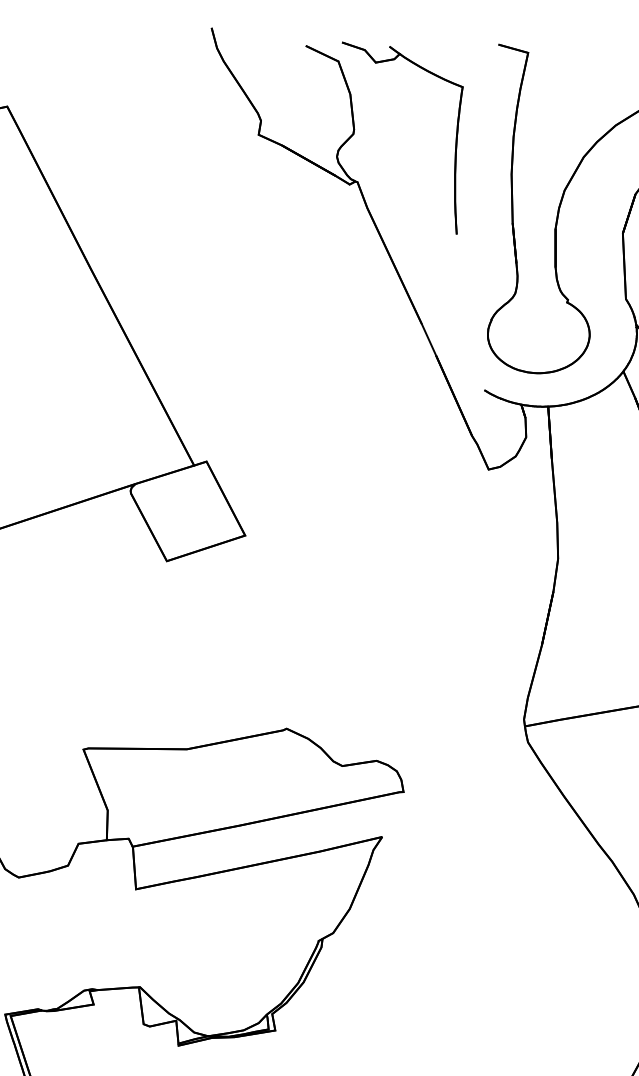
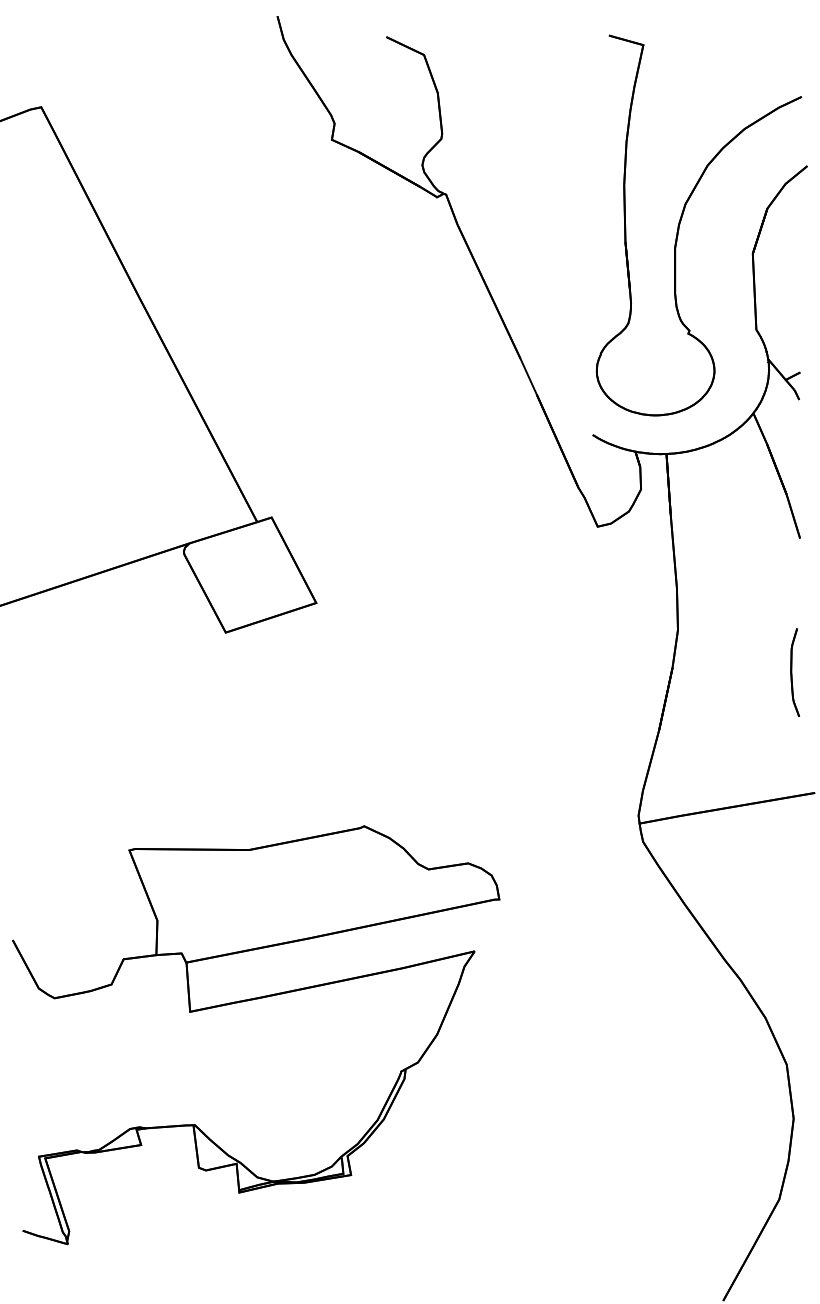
part: (455, 138) -> (559, 143), removed

